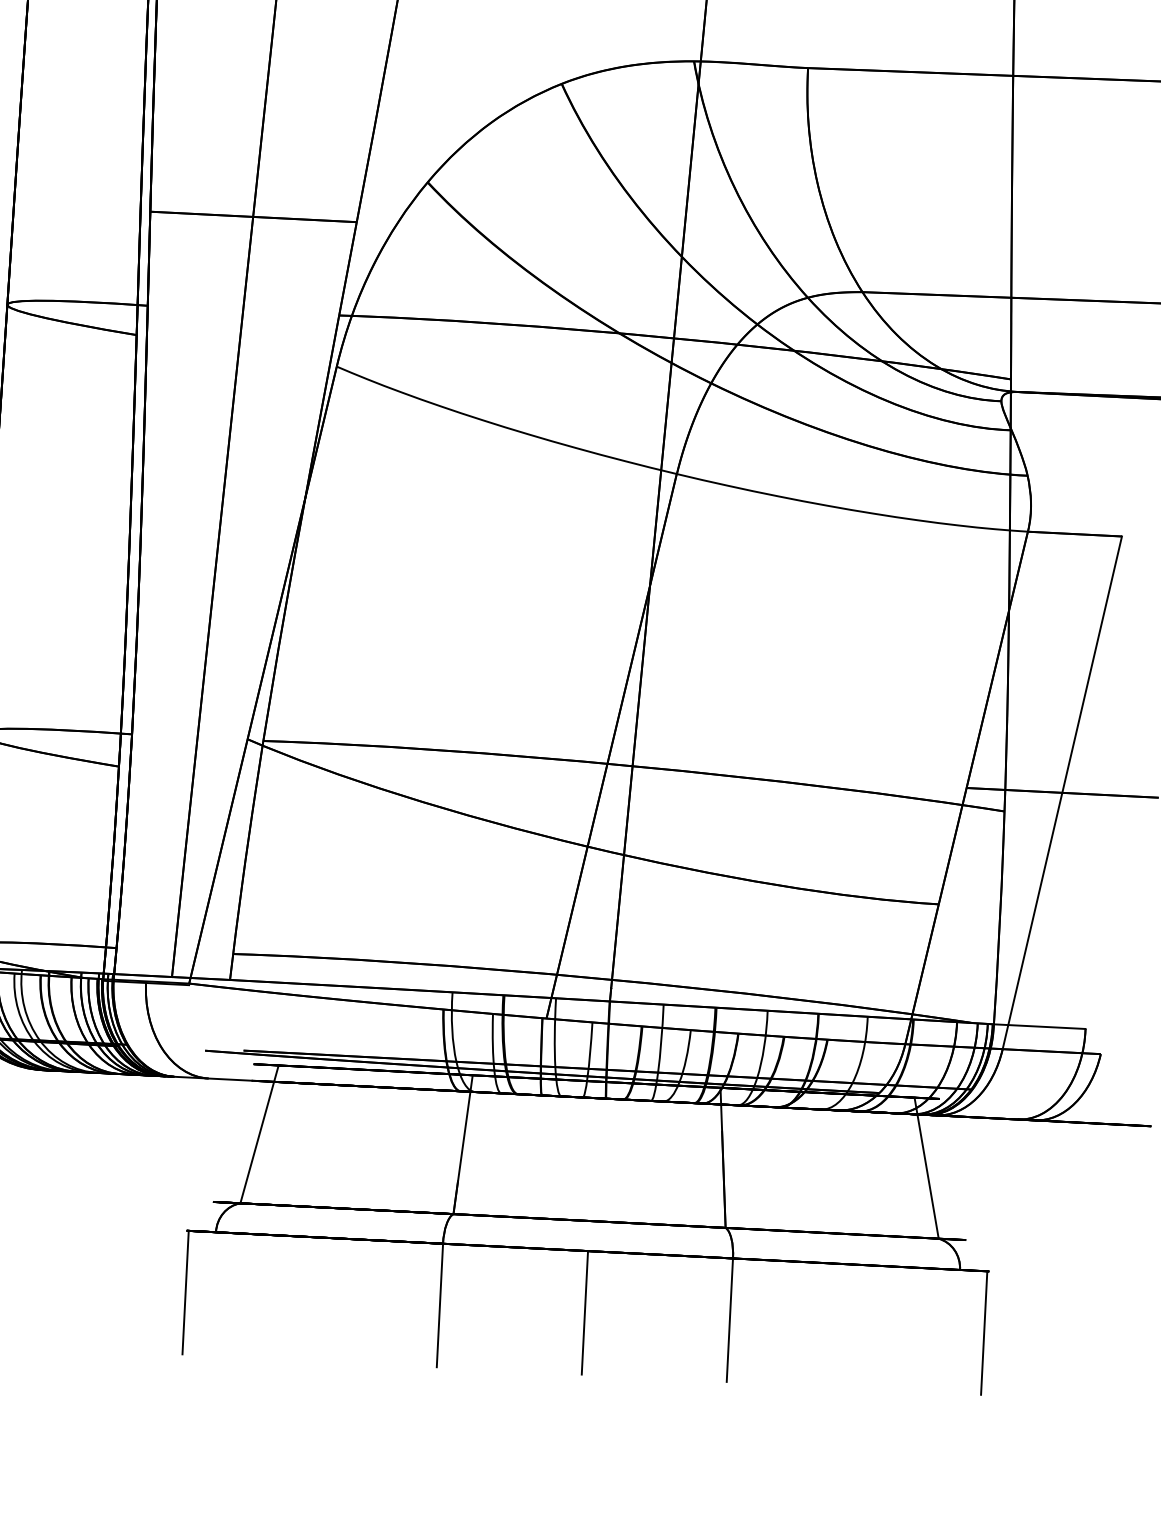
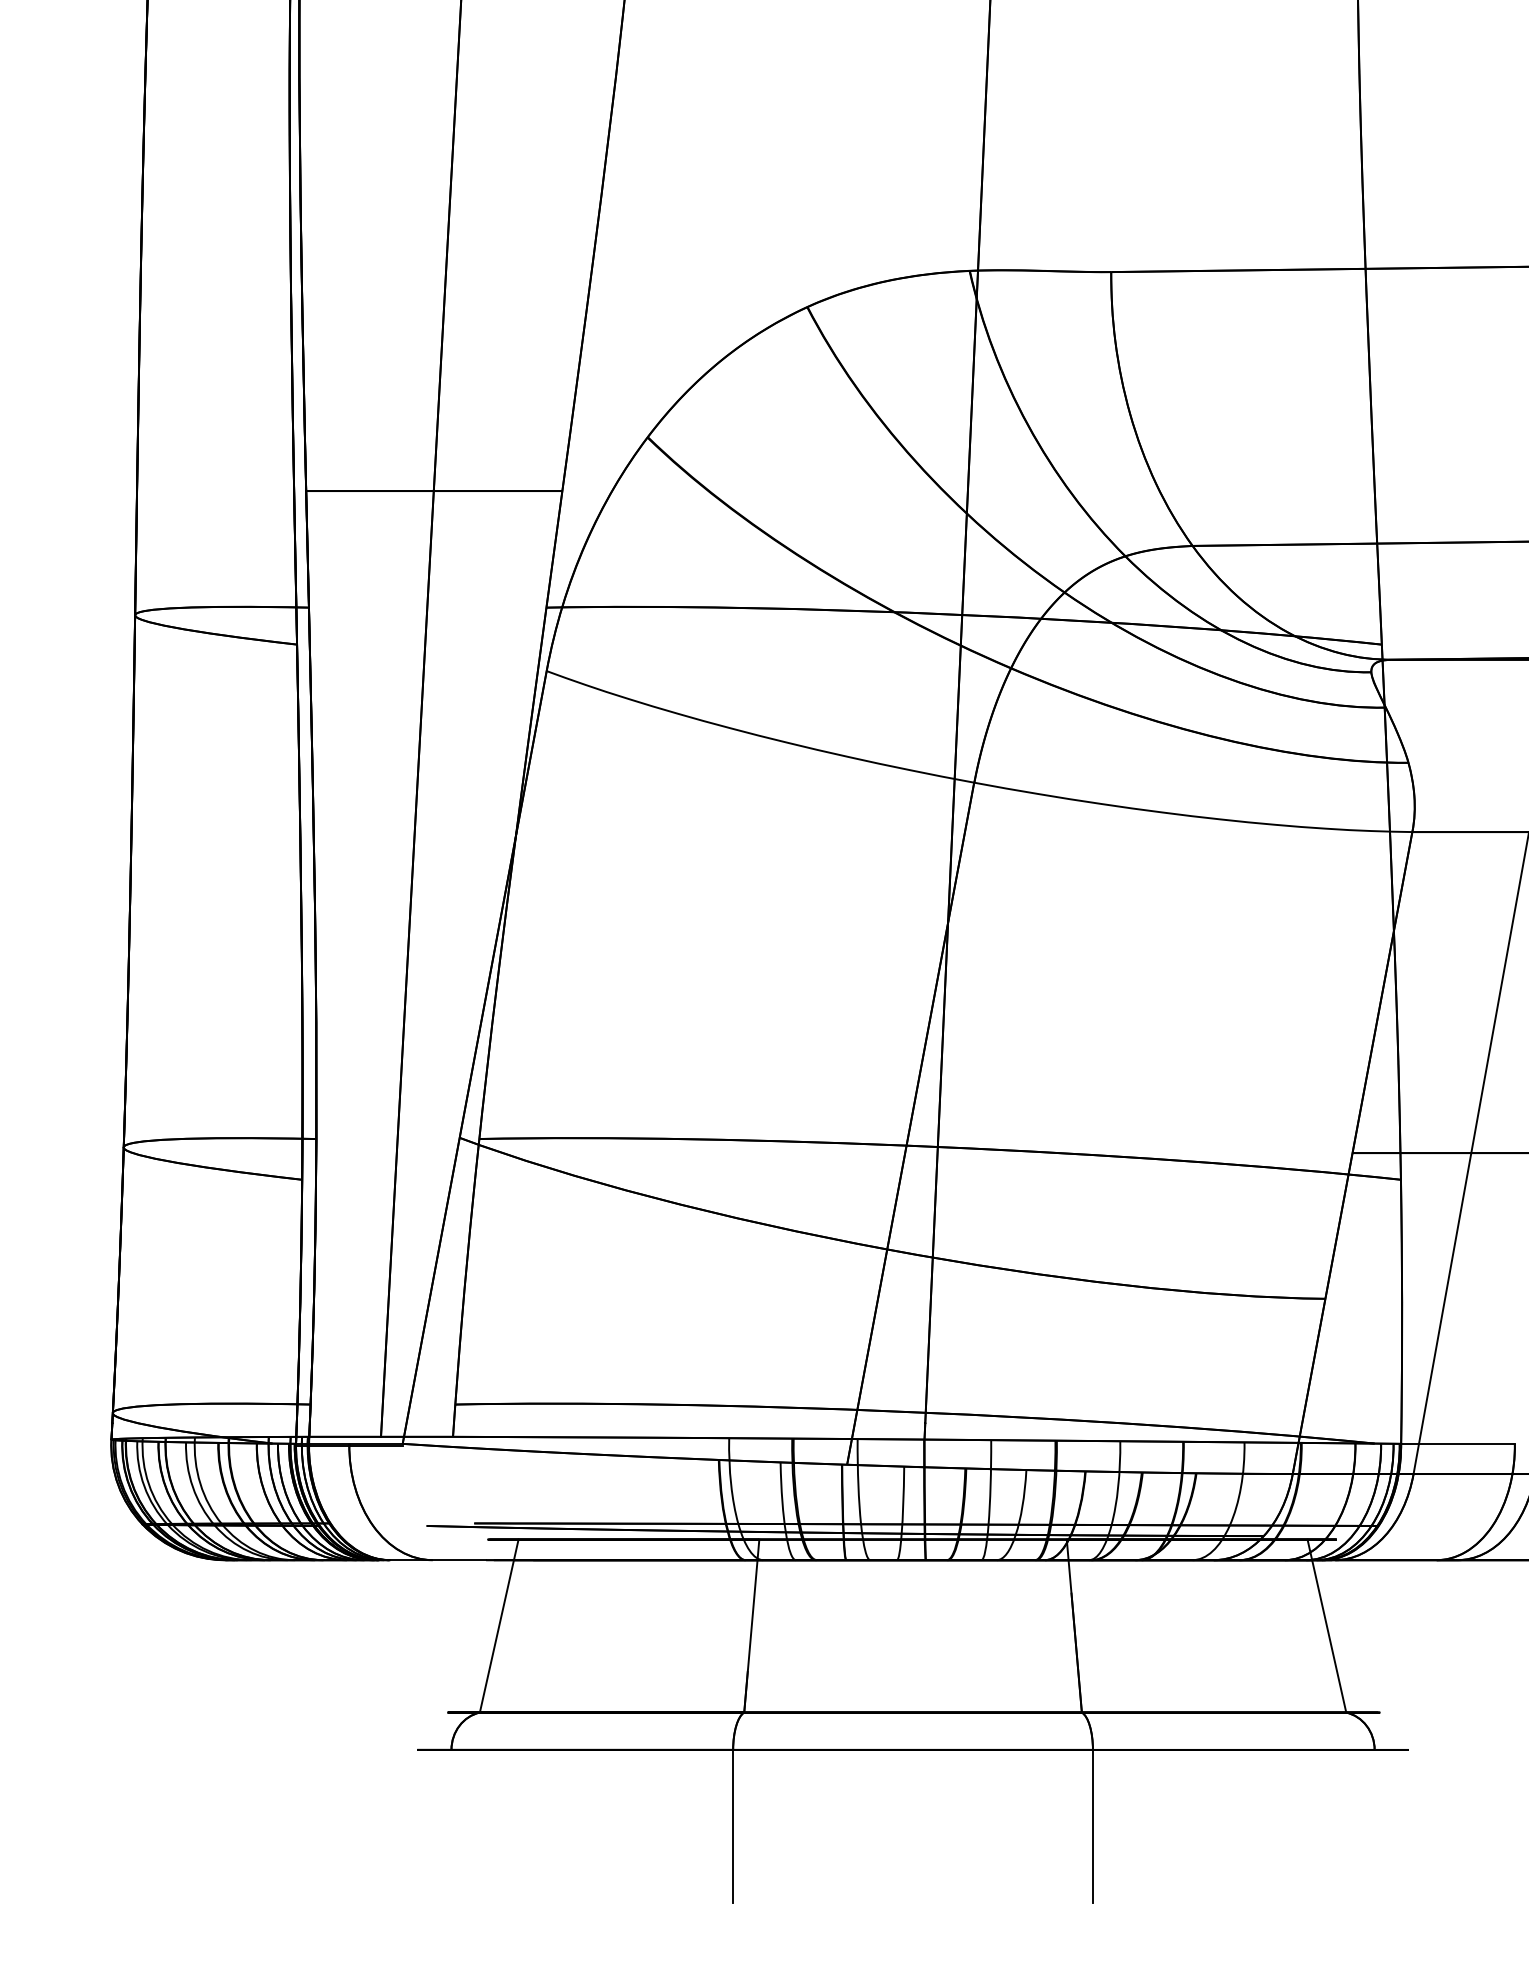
line: (185, 1292) -> (417, 1826), removed
line: (585, 1312) -> (913, 1826), removed
line: (984, 1333) -> (1408, 1826), removed

